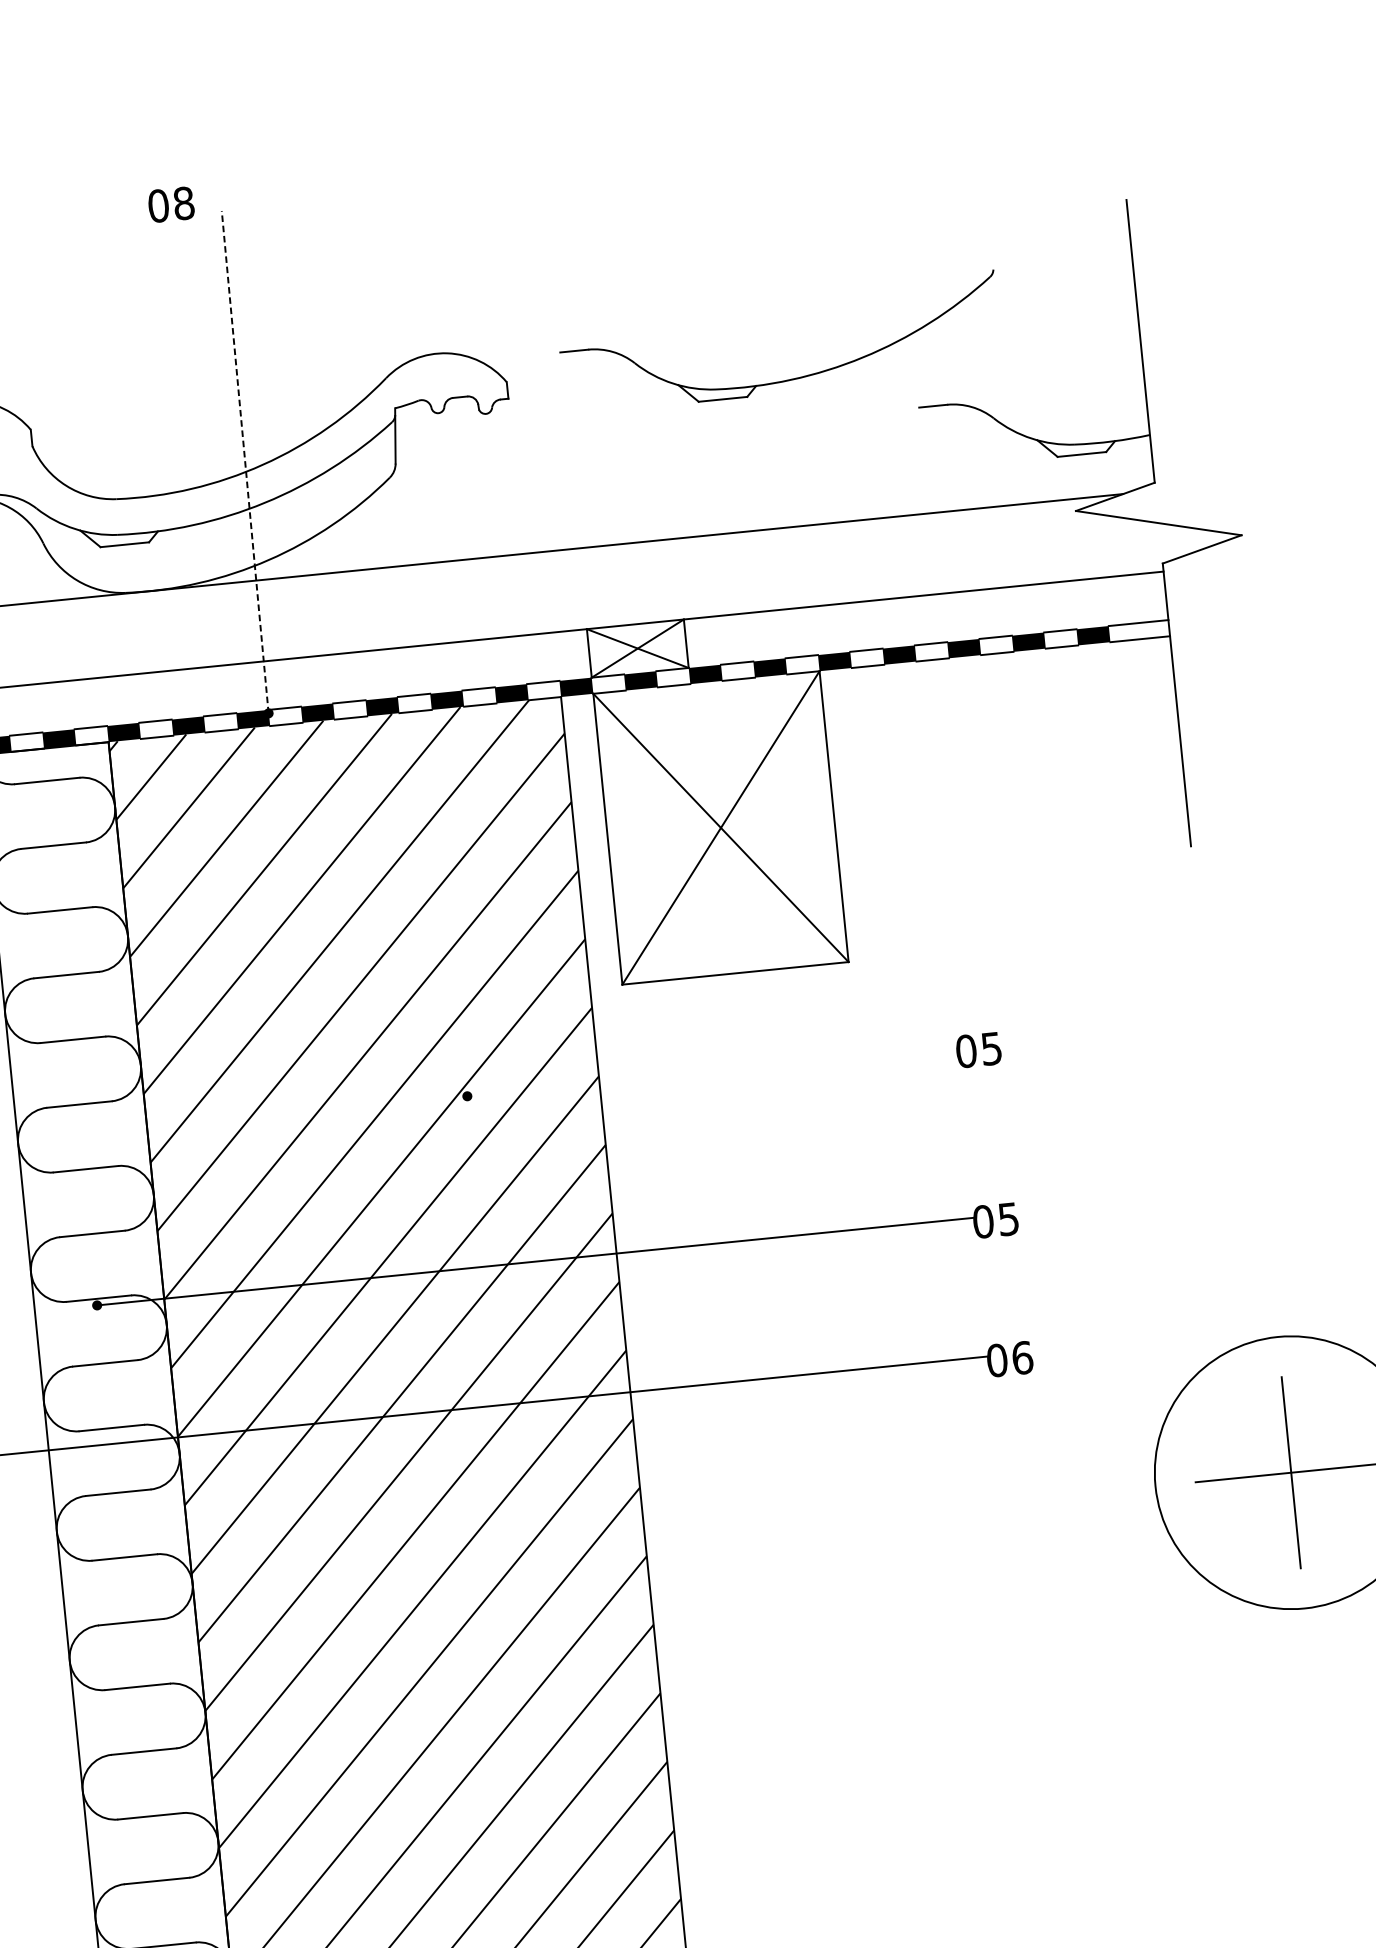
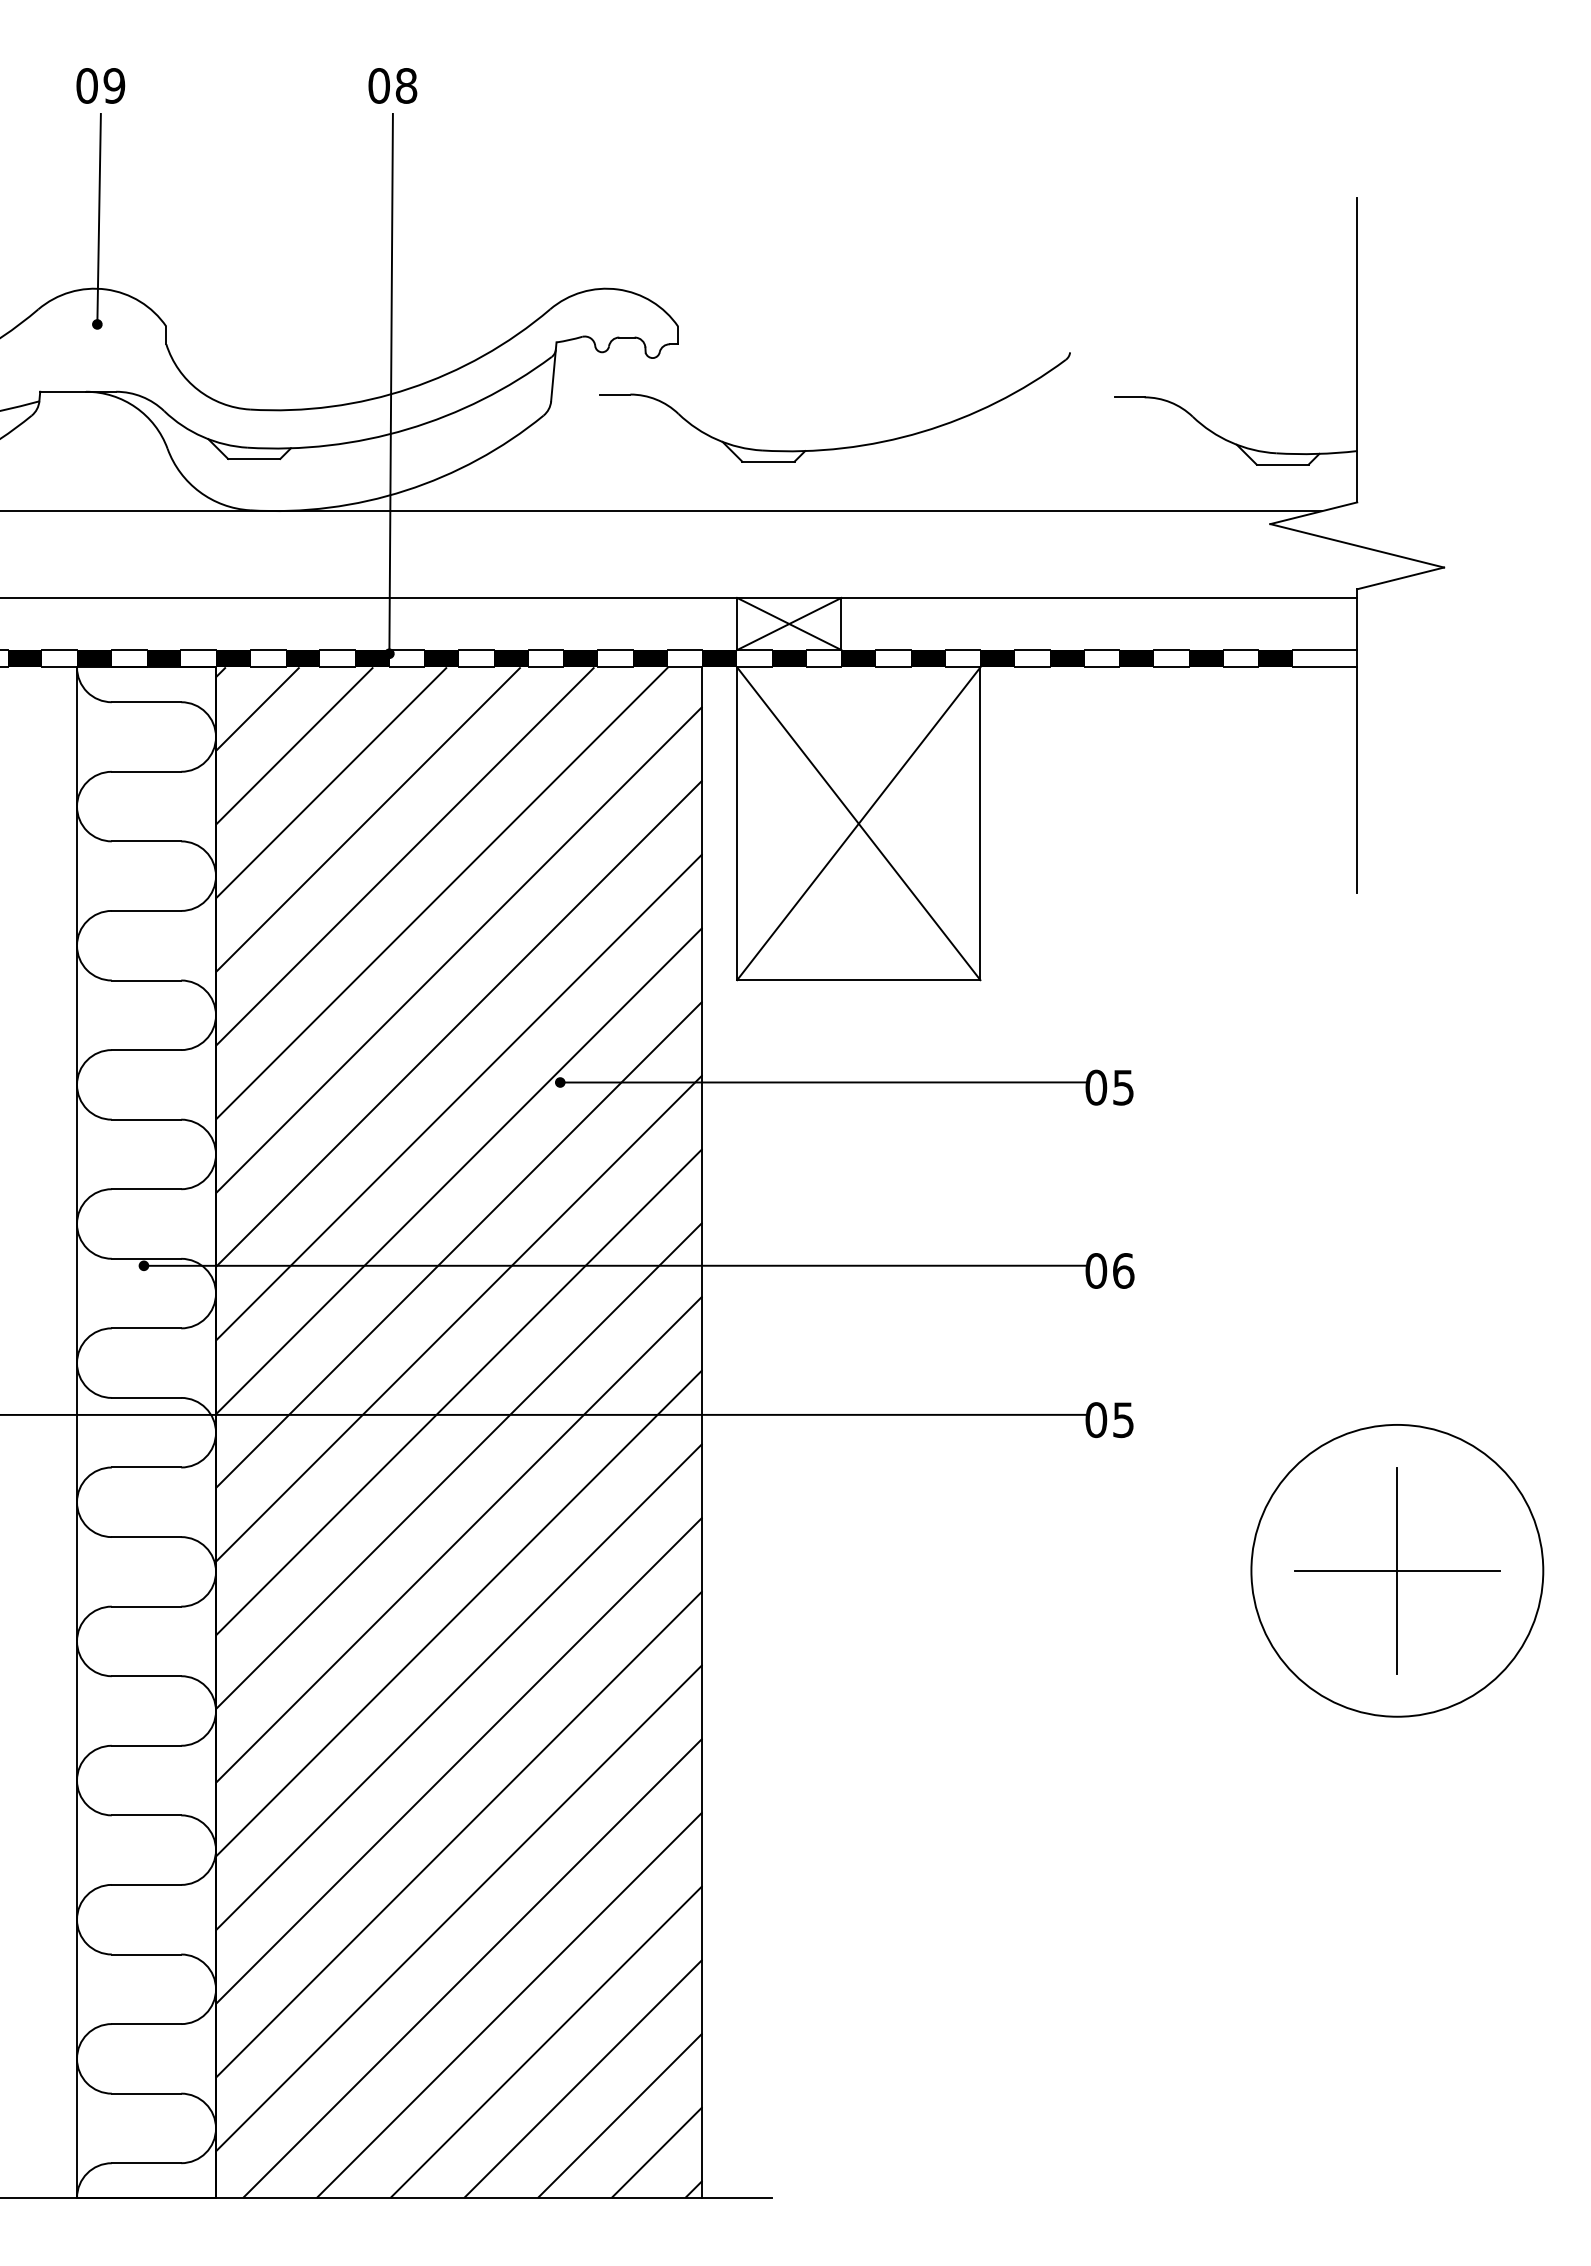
text: (170, 204) -> (392, 85), moved
part: (785, 379) -> (837, 447), moved
line: (245, 461) -> (391, 383), dashed -> solid
line: (711, 1071) -> (822, 1082), added
text: (1008, 1218) -> (1123, 1270), 05 -> 06
text: (1022, 1358) -> (1123, 1420), 06 -> 05

